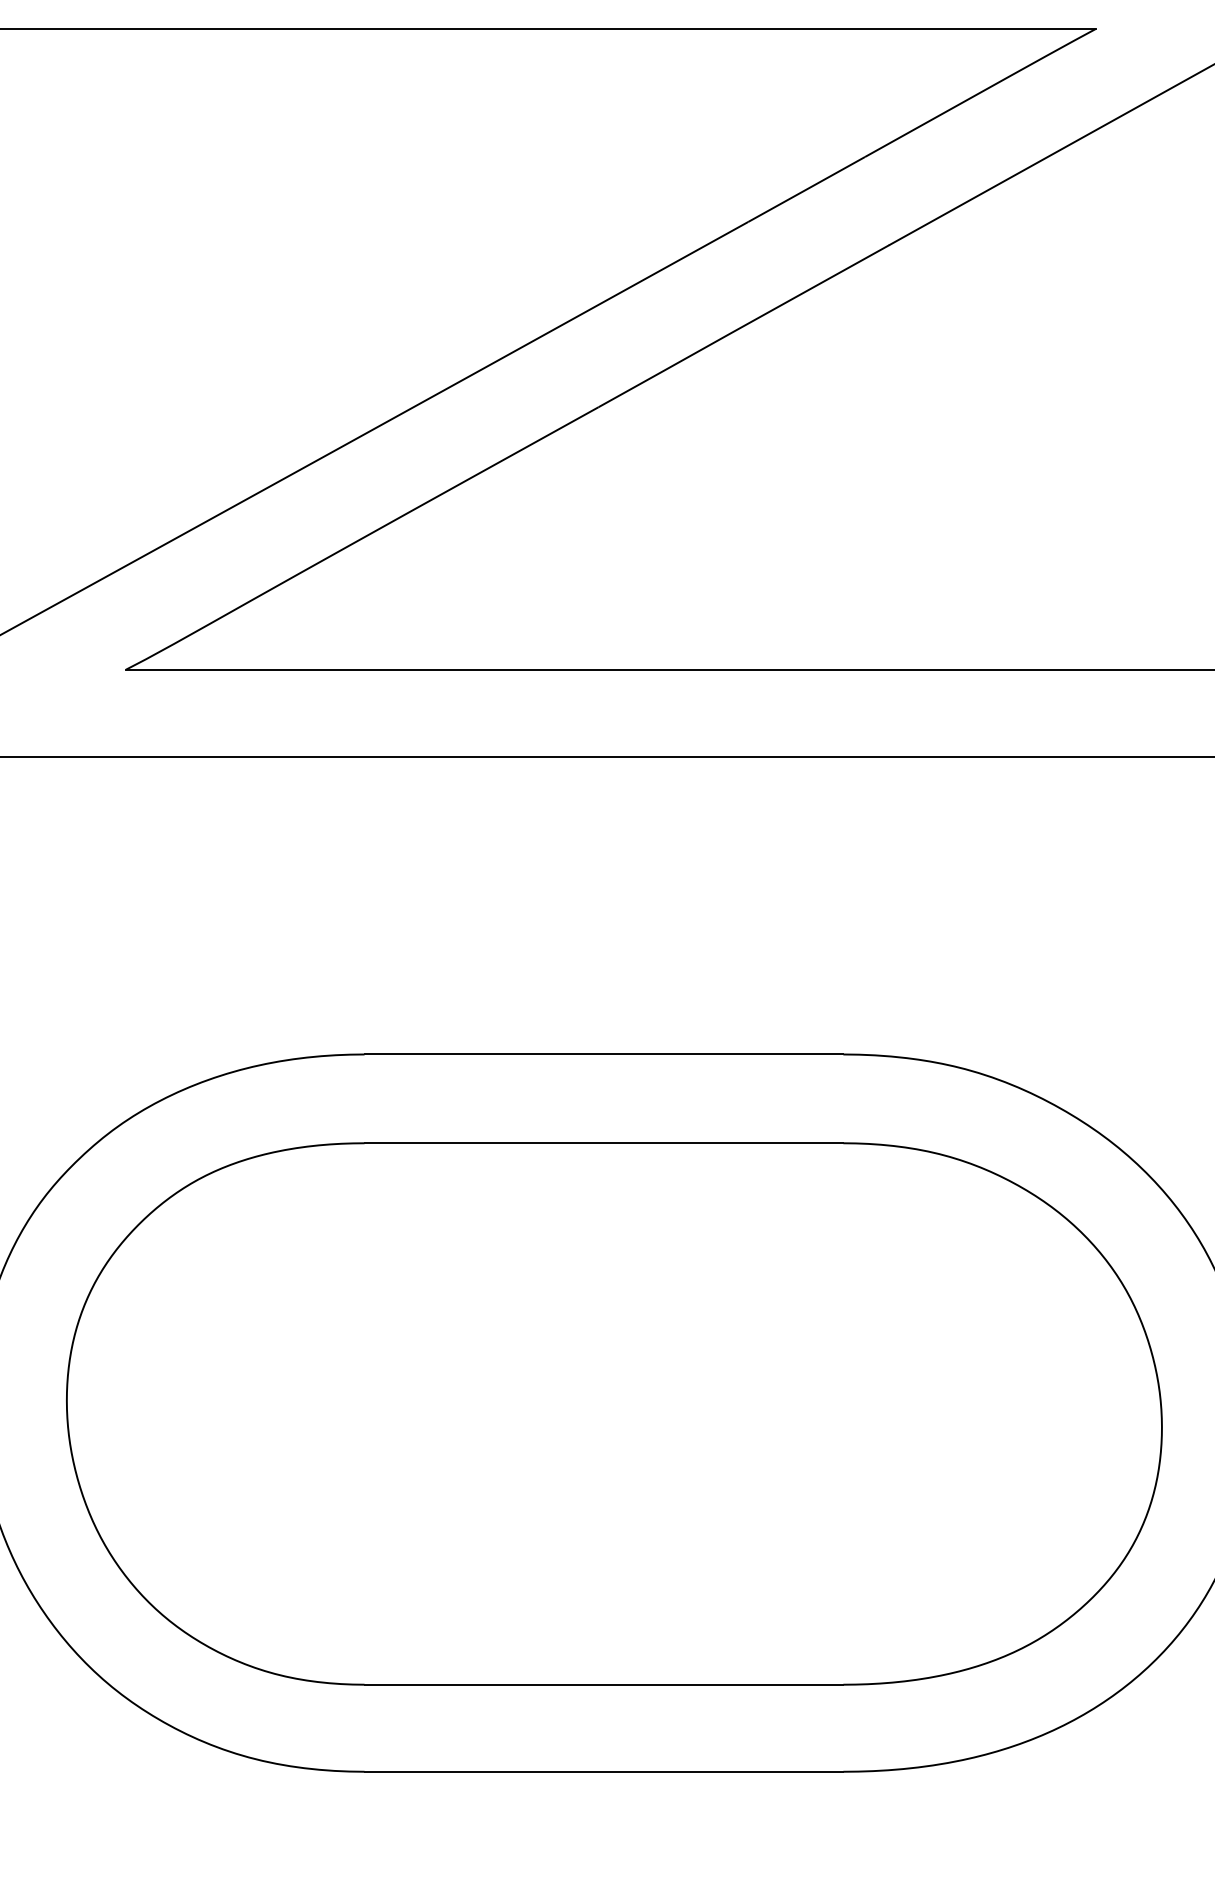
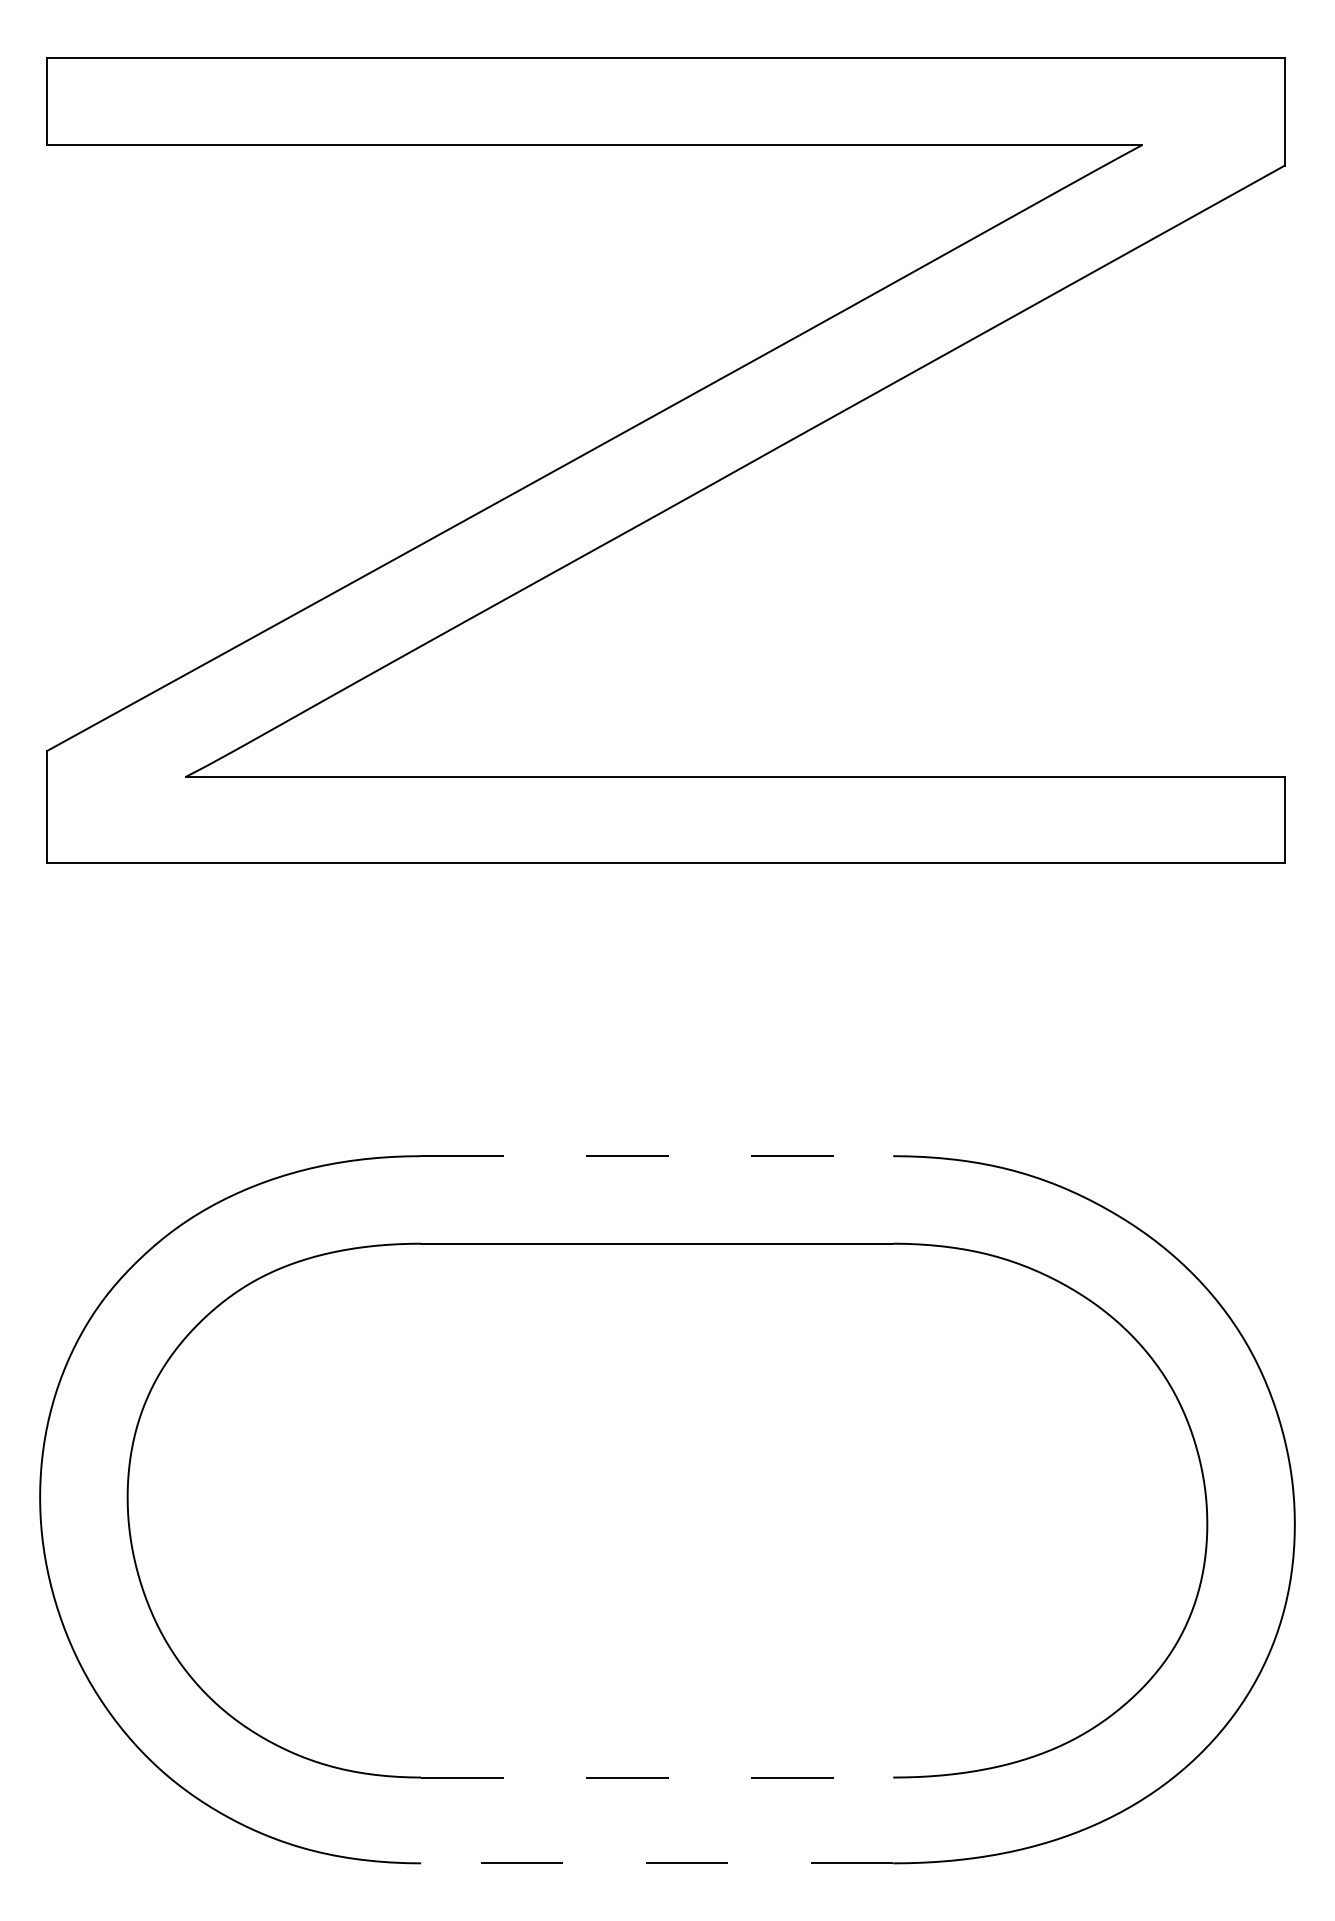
line: (604, 1054) -> (657, 1156), solid -> dashed
line: (604, 1684) -> (657, 1777), solid -> dashed
line: (603, 1771) -> (656, 1863), solid -> dashed

